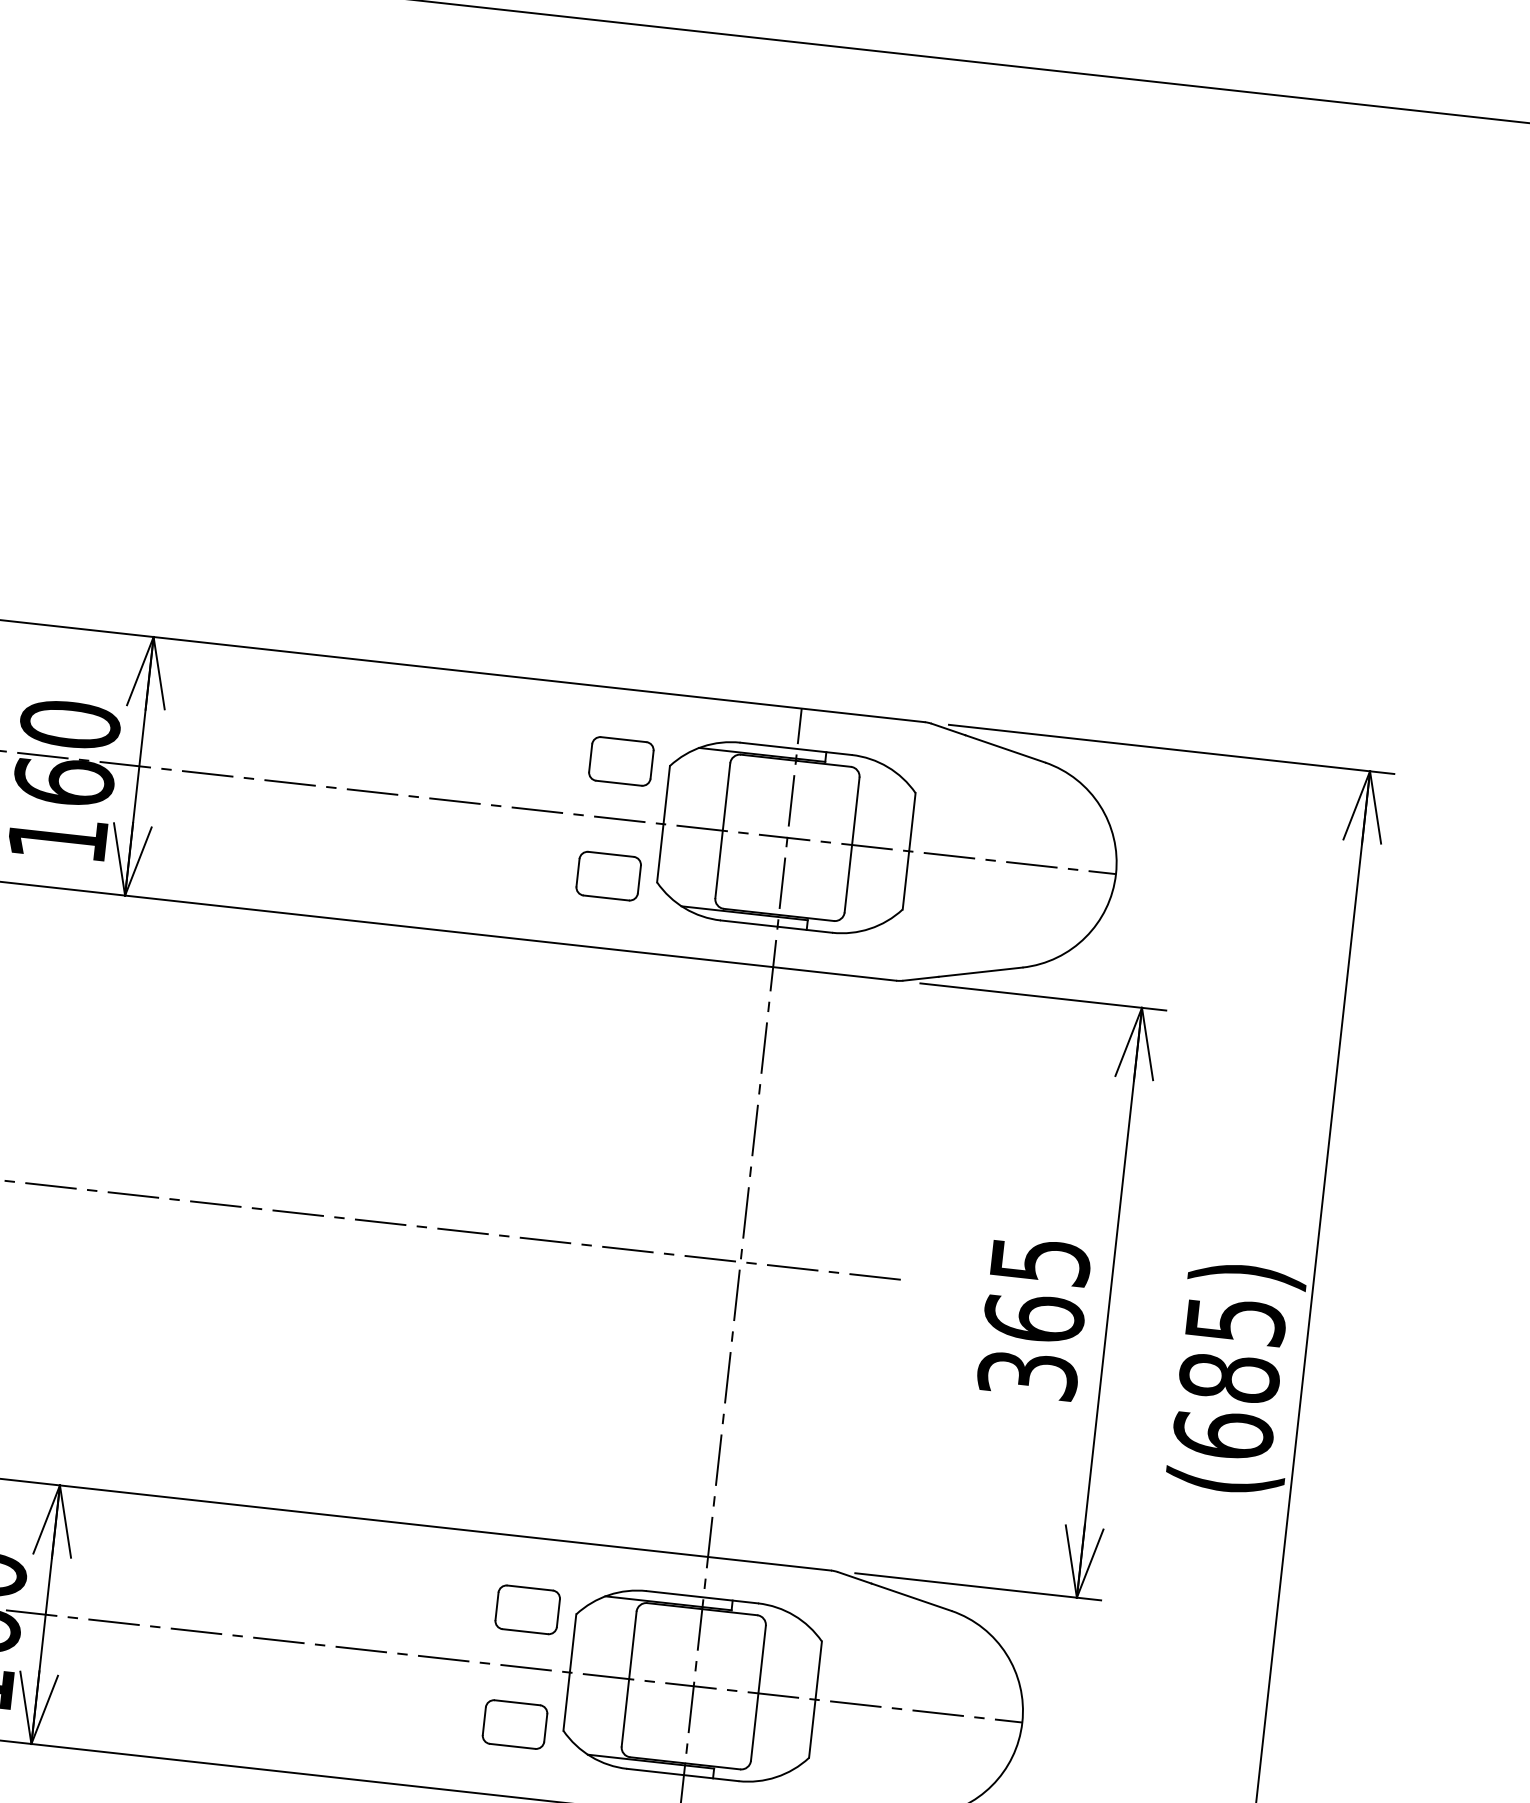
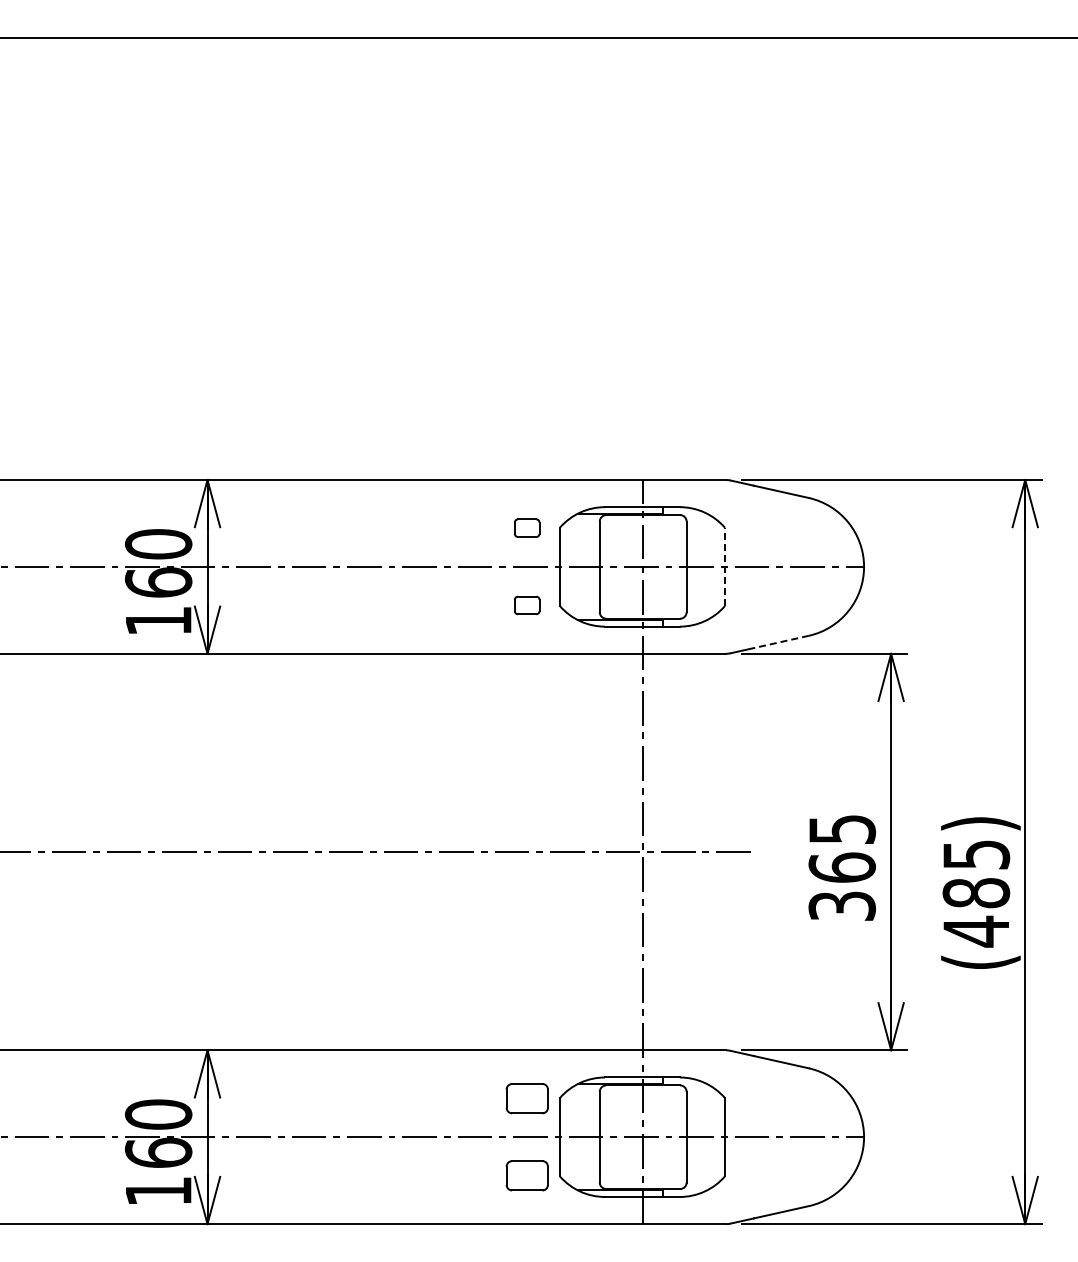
part: (620, 760) -> (526, 527), size x0.6
line: (909, 850) -> (725, 566), solid -> dashed
part: (607, 876) -> (526, 605), size x0.6
line: (979, 972) -> (780, 642), solid -> dashed
text: (1223, 1434) -> (976, 931), (685) -> (485)

